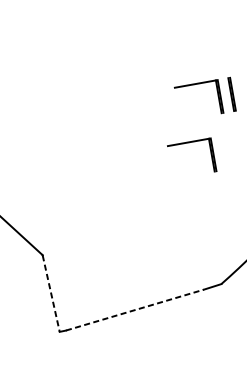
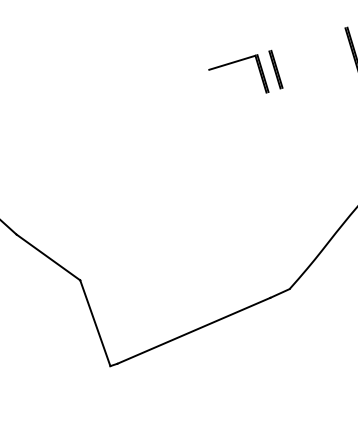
part: (190, 143) -> (234, 131), removed
line: (51, 293) -> (95, 323), dashed -> solid
line: (135, 309) -> (194, 330), dashed -> solid

